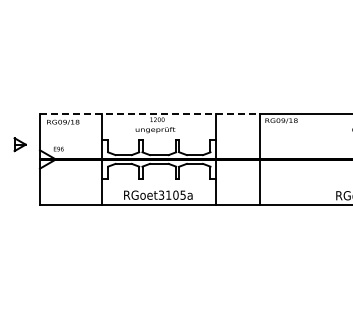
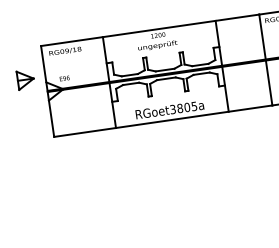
line: (150, 113) -> (150, 30), dashed -> solid
part: (20, 144) -> (26, 79), size x1.43
text: (168, 194) -> (179, 107), RGoet3105a -> RGoet3805a

